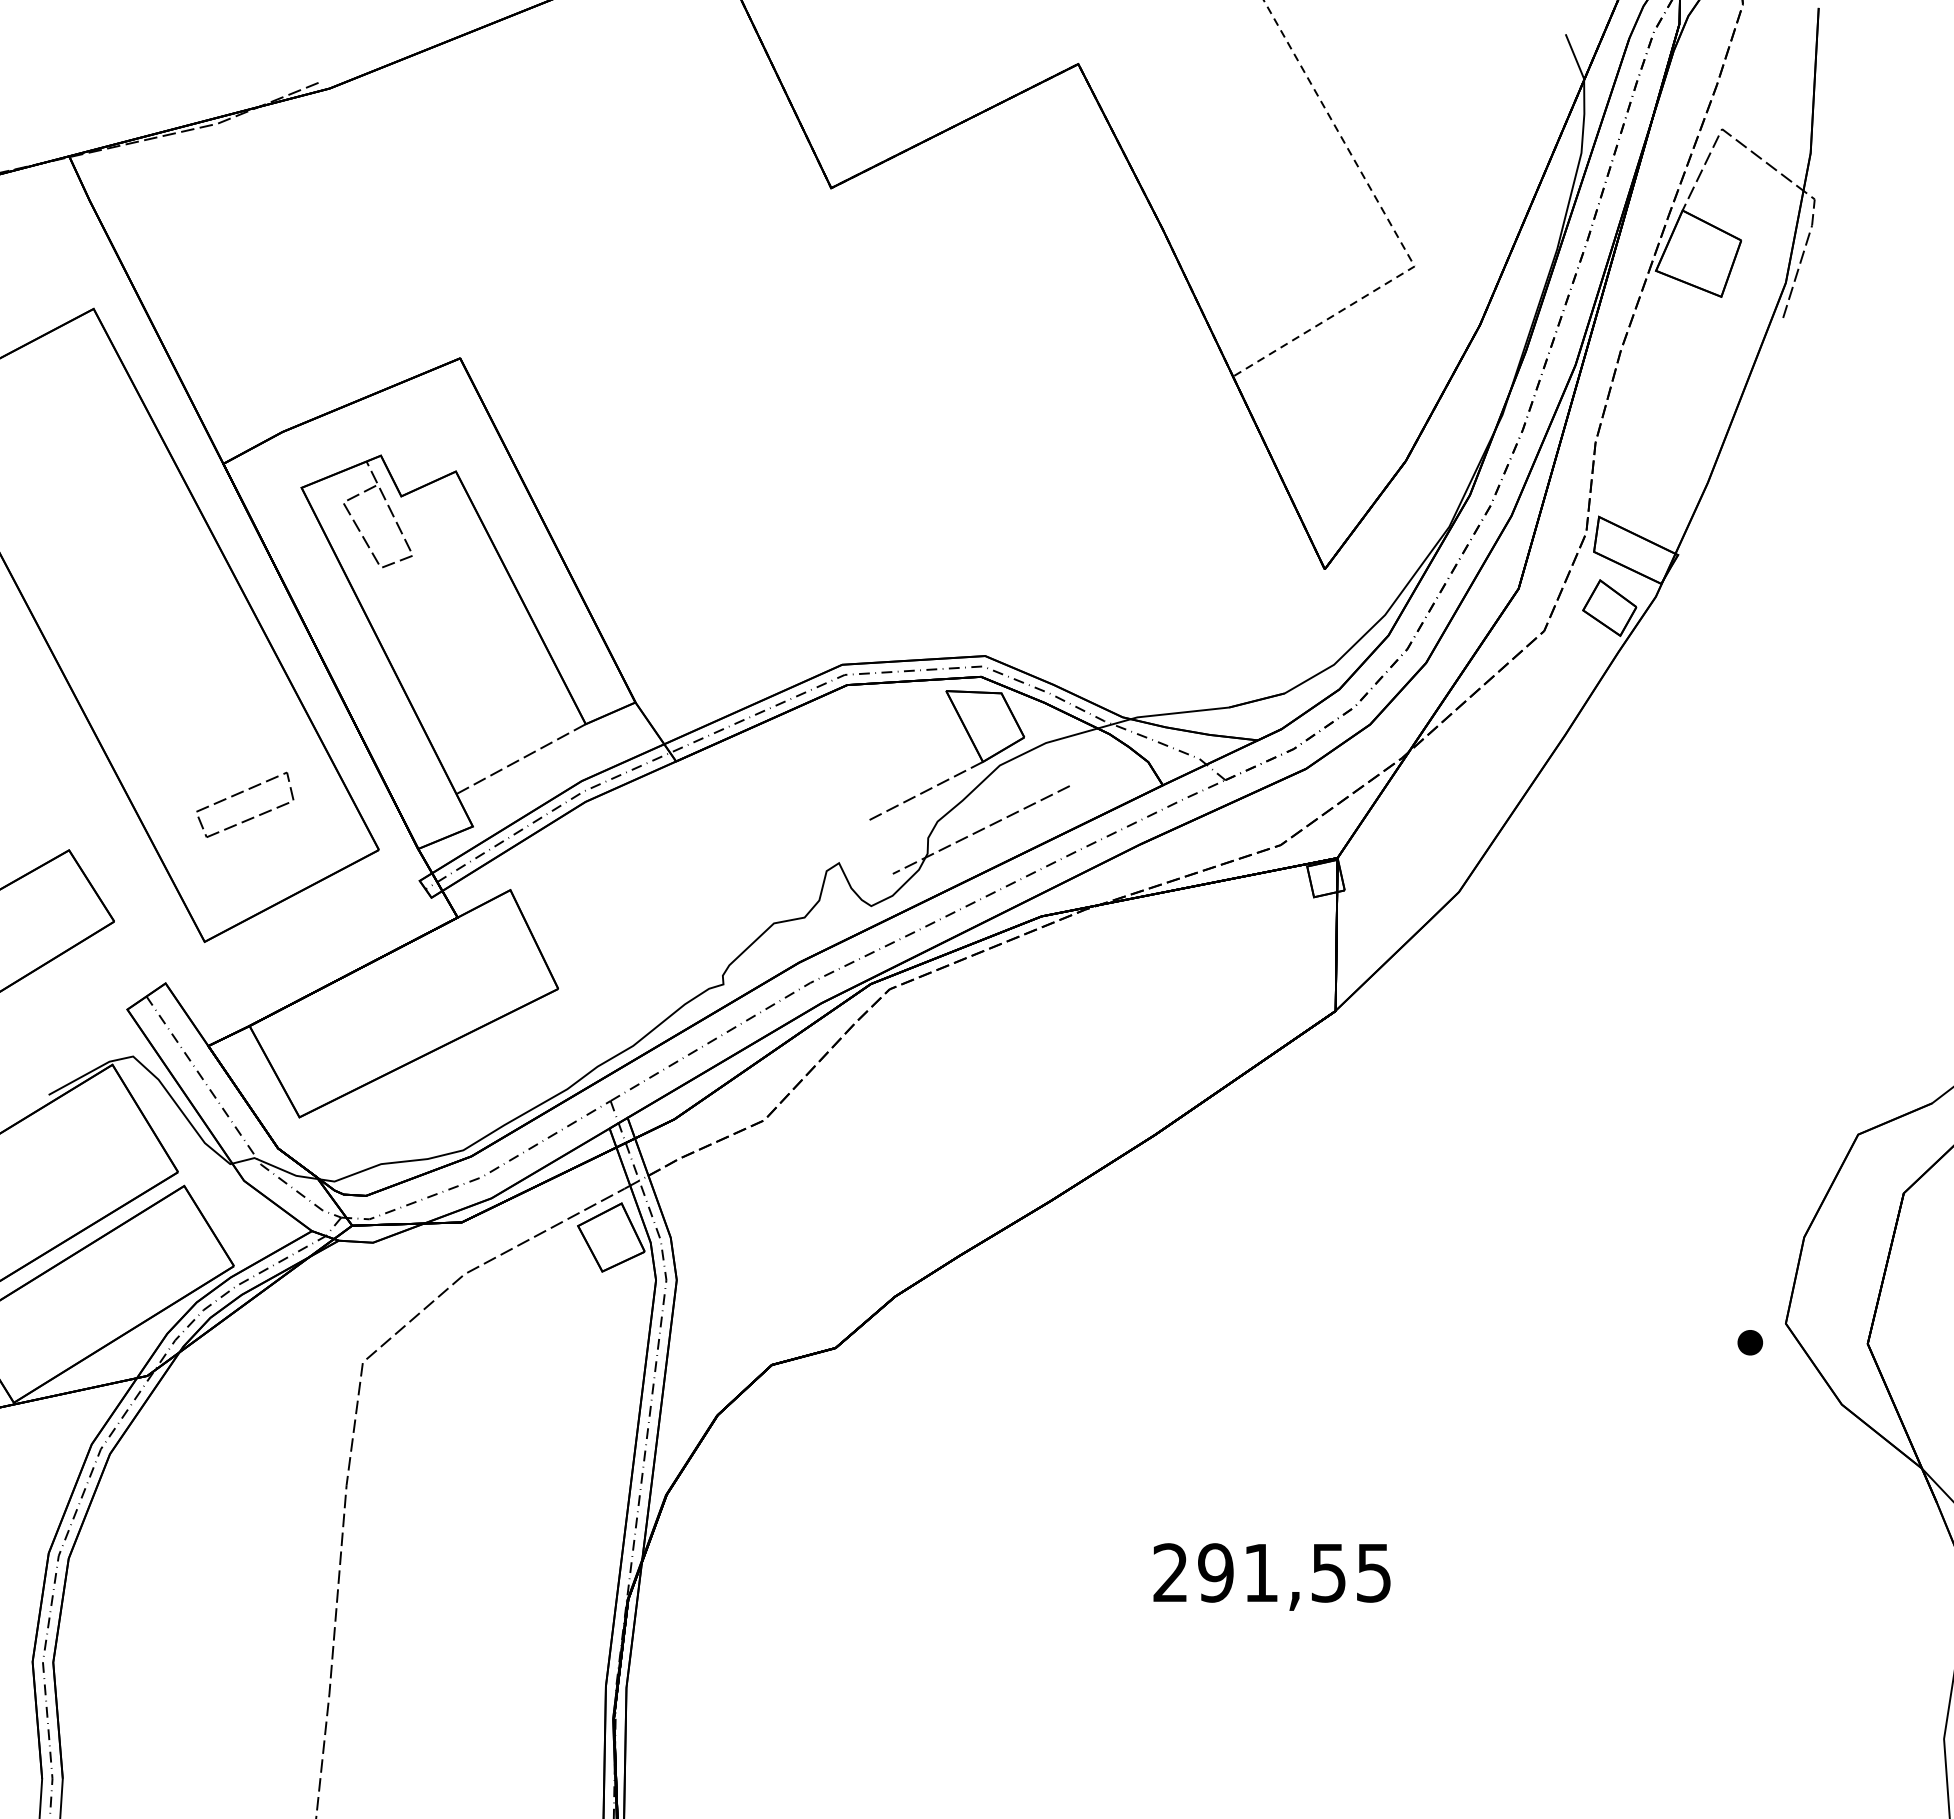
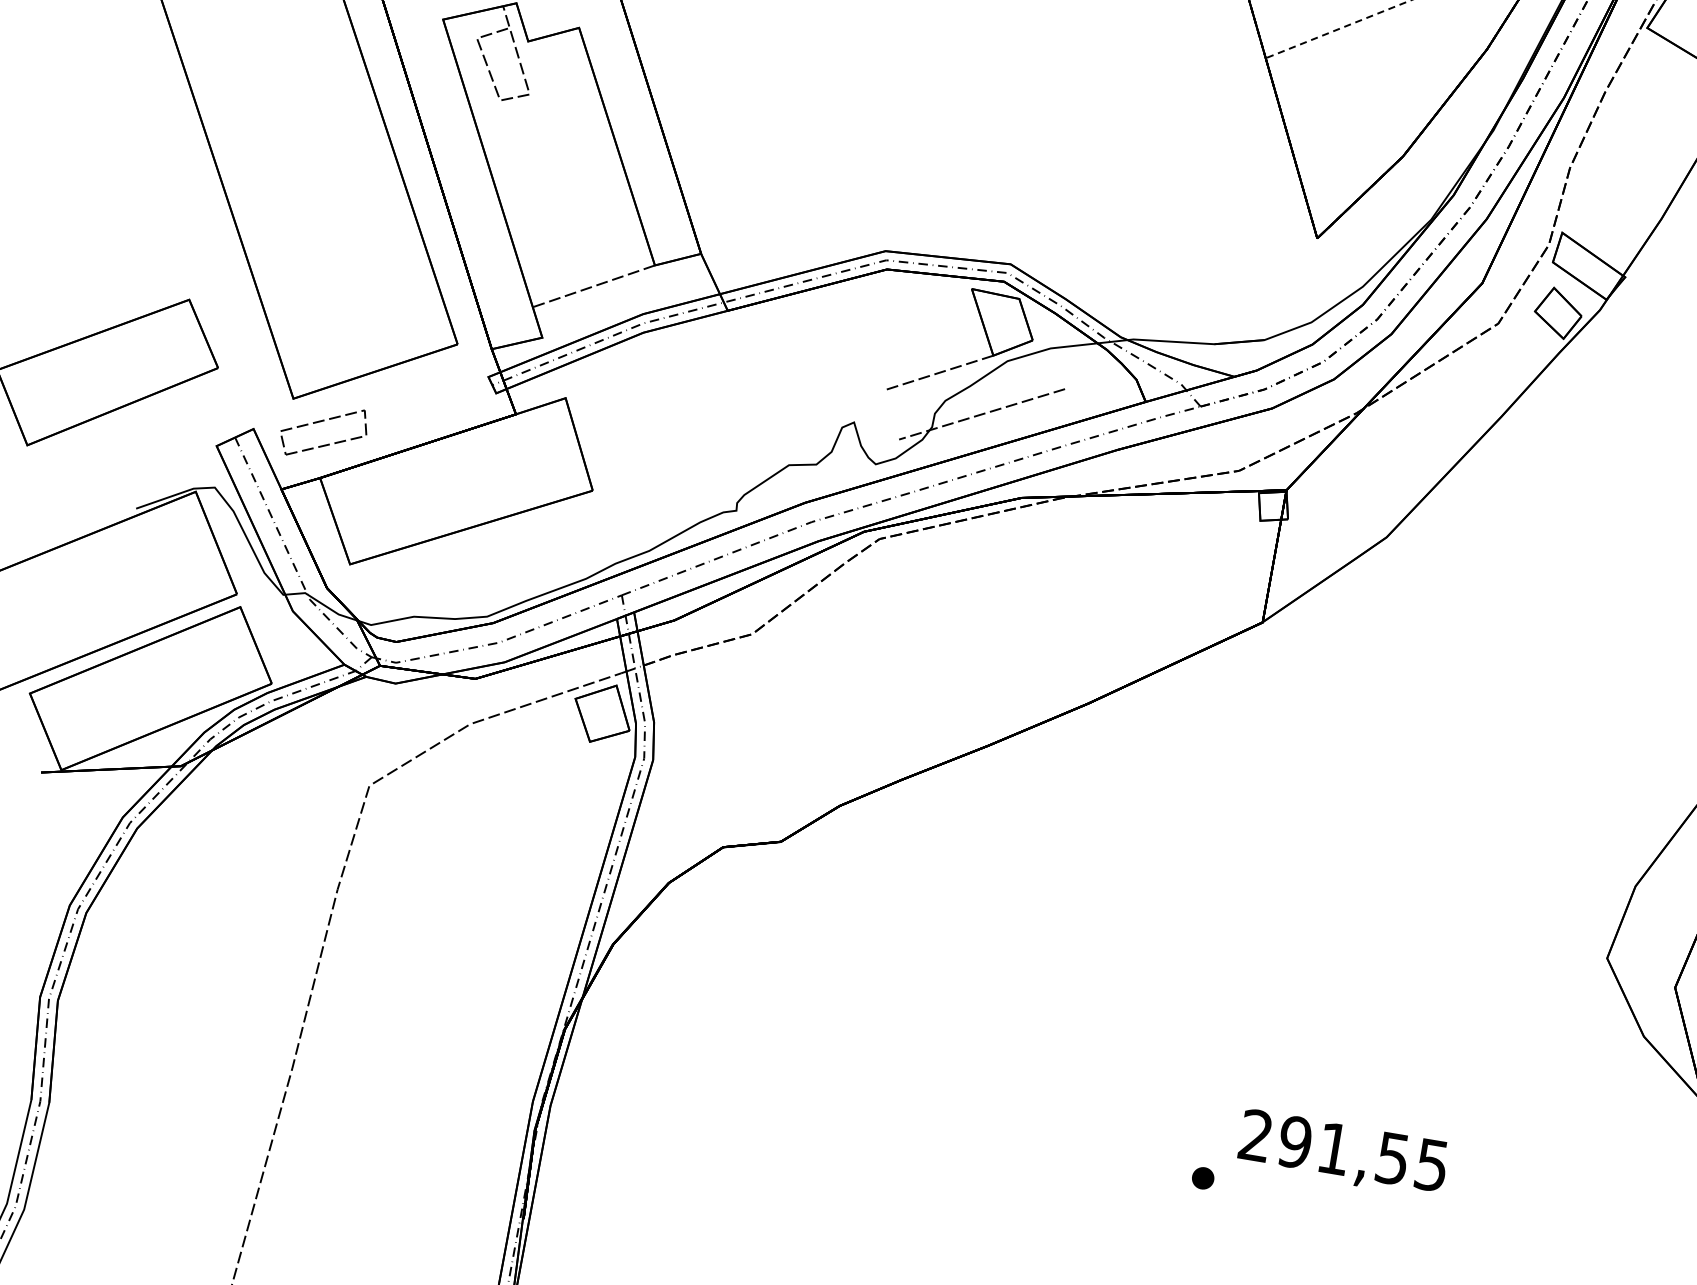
part: (239, 794) -> (320, 422), moved
part: (1750, 1342) -> (1203, 1178), moved
text: (1271, 1576) -> (1342, 1153), moved

